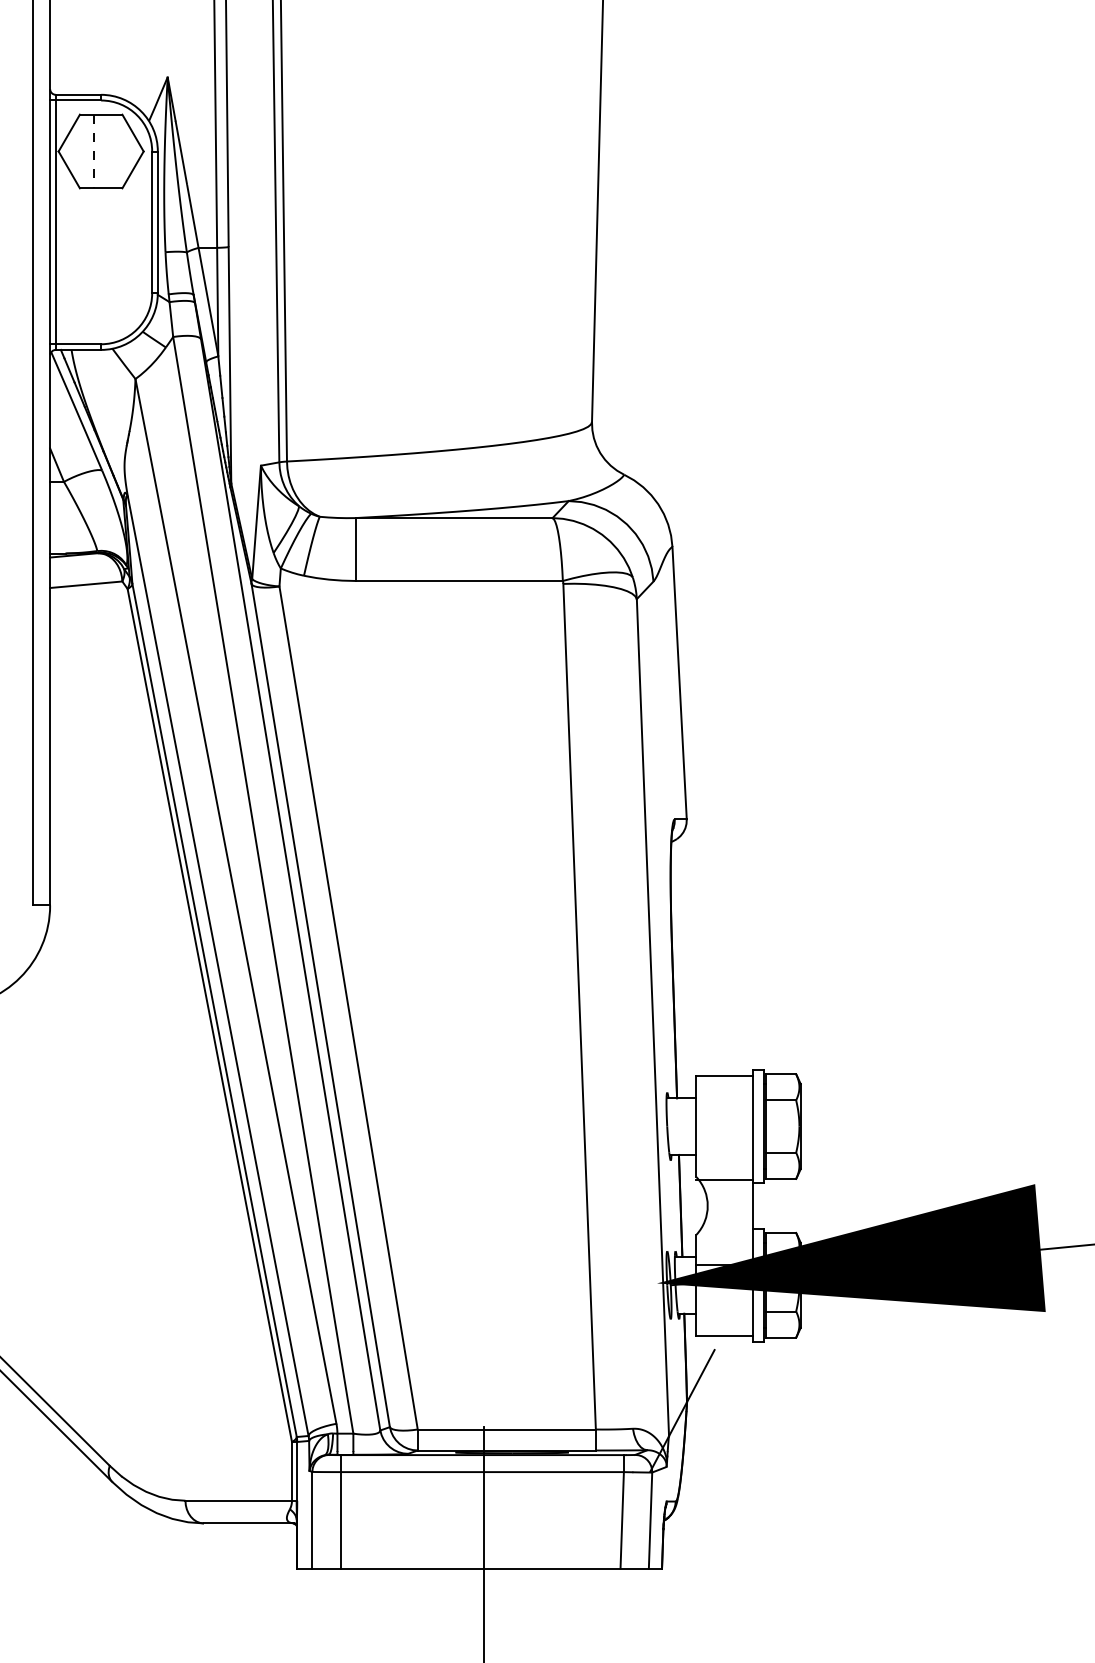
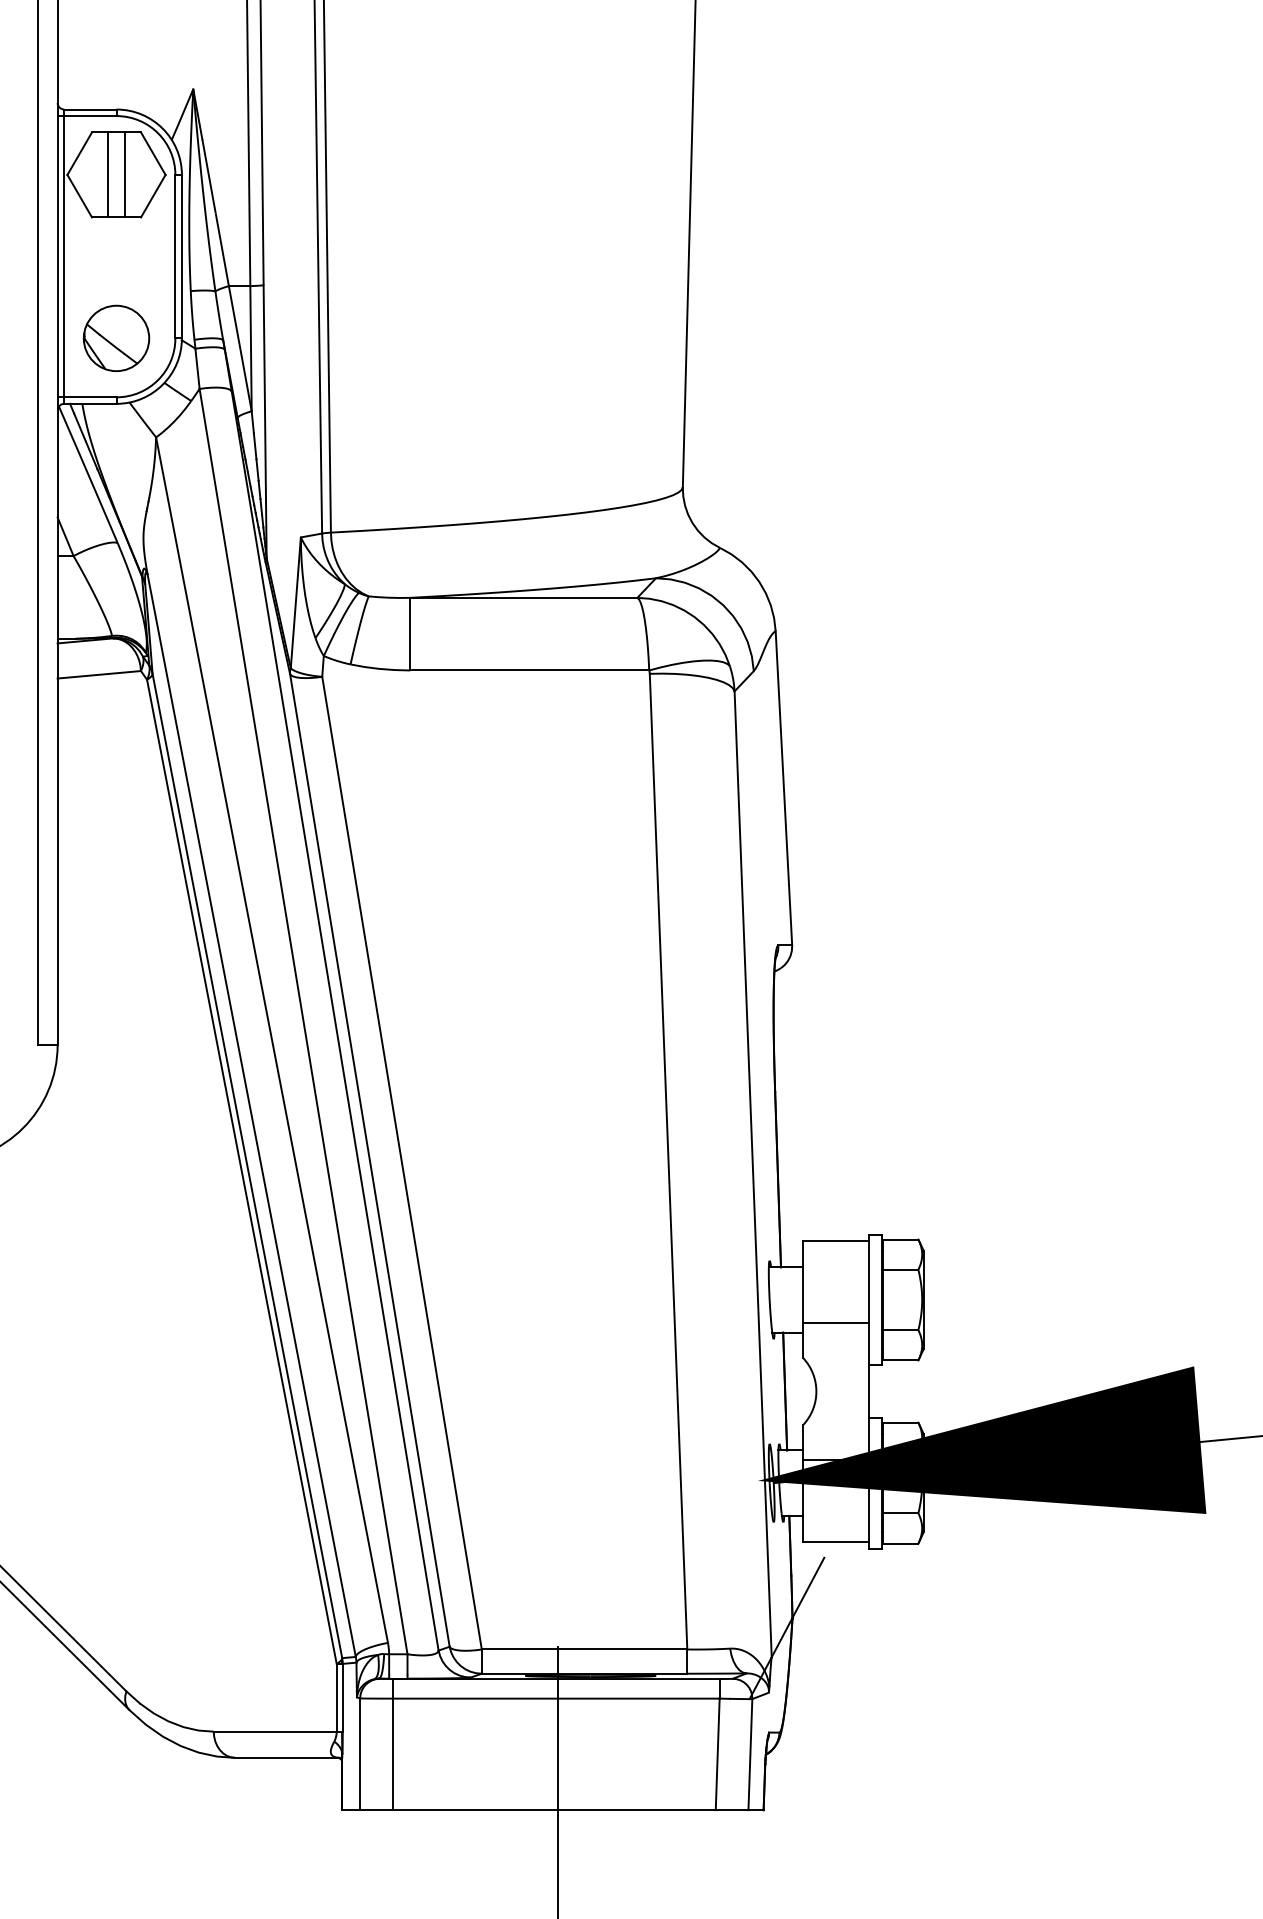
line: (108, 151) -> (124, 174), added
line: (94, 152) -> (108, 175), dashed -> solid
part: (101, 292) -> (116, 337), added
line: (724, 1179) -> (835, 1322), moved

